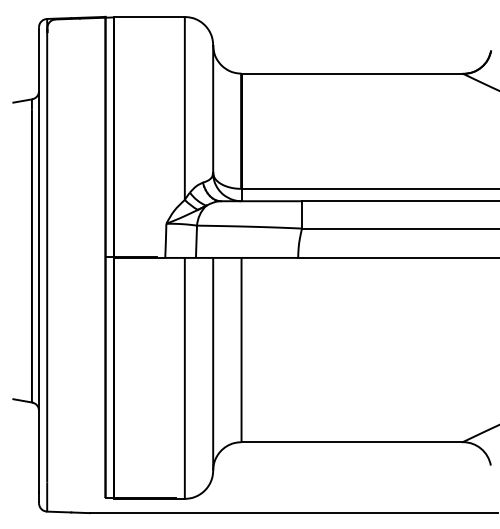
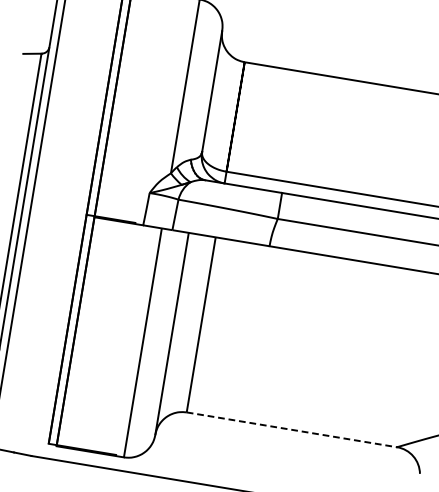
line: (352, 442) -> (292, 430), solid -> dashed

